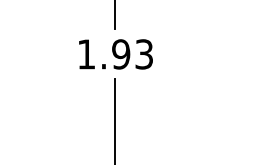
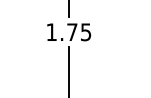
text: (133, 54) -> (79, 32), 1.93 -> 1.75

